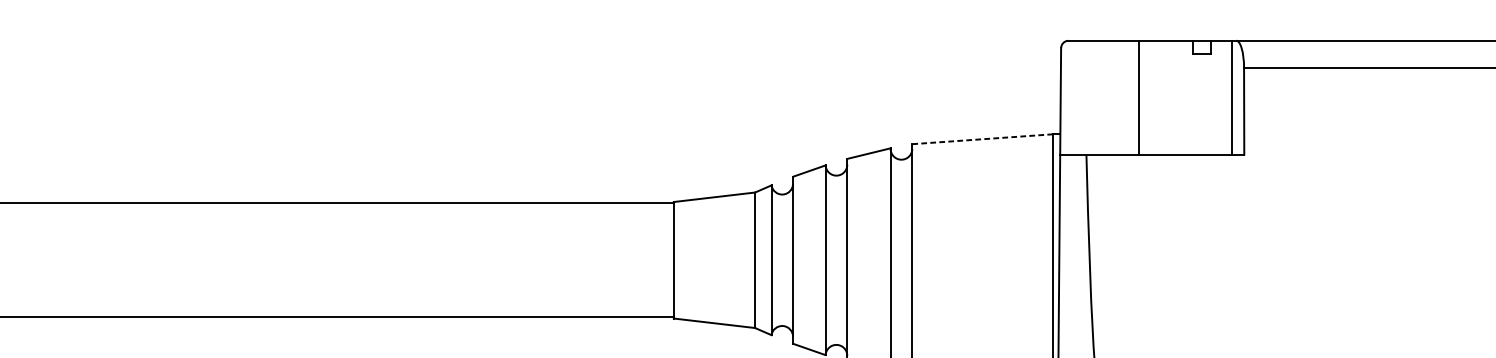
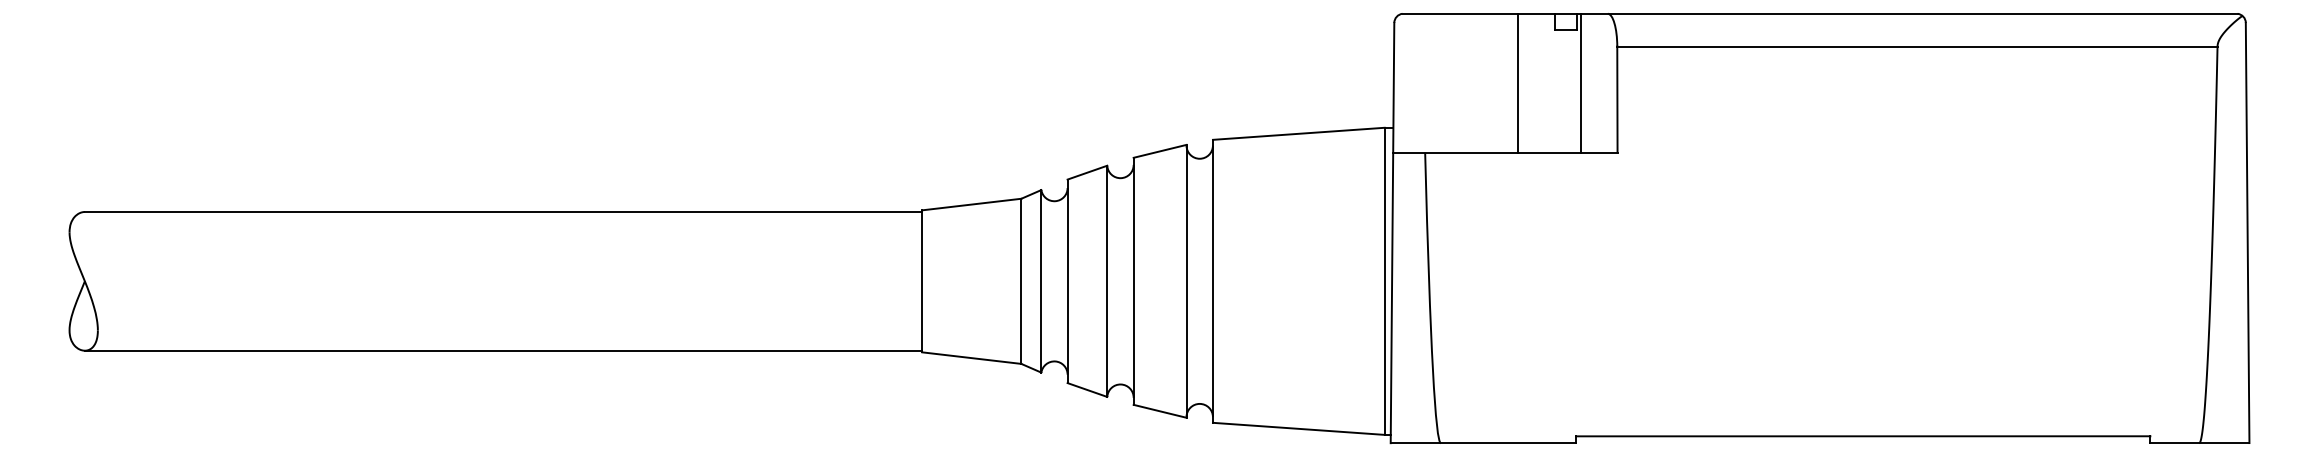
line: (1138, 97) -> (1517, 82), moved
line: (1231, 97) -> (1581, 82), moved
line: (983, 138) -> (1299, 133), dashed -> solid

